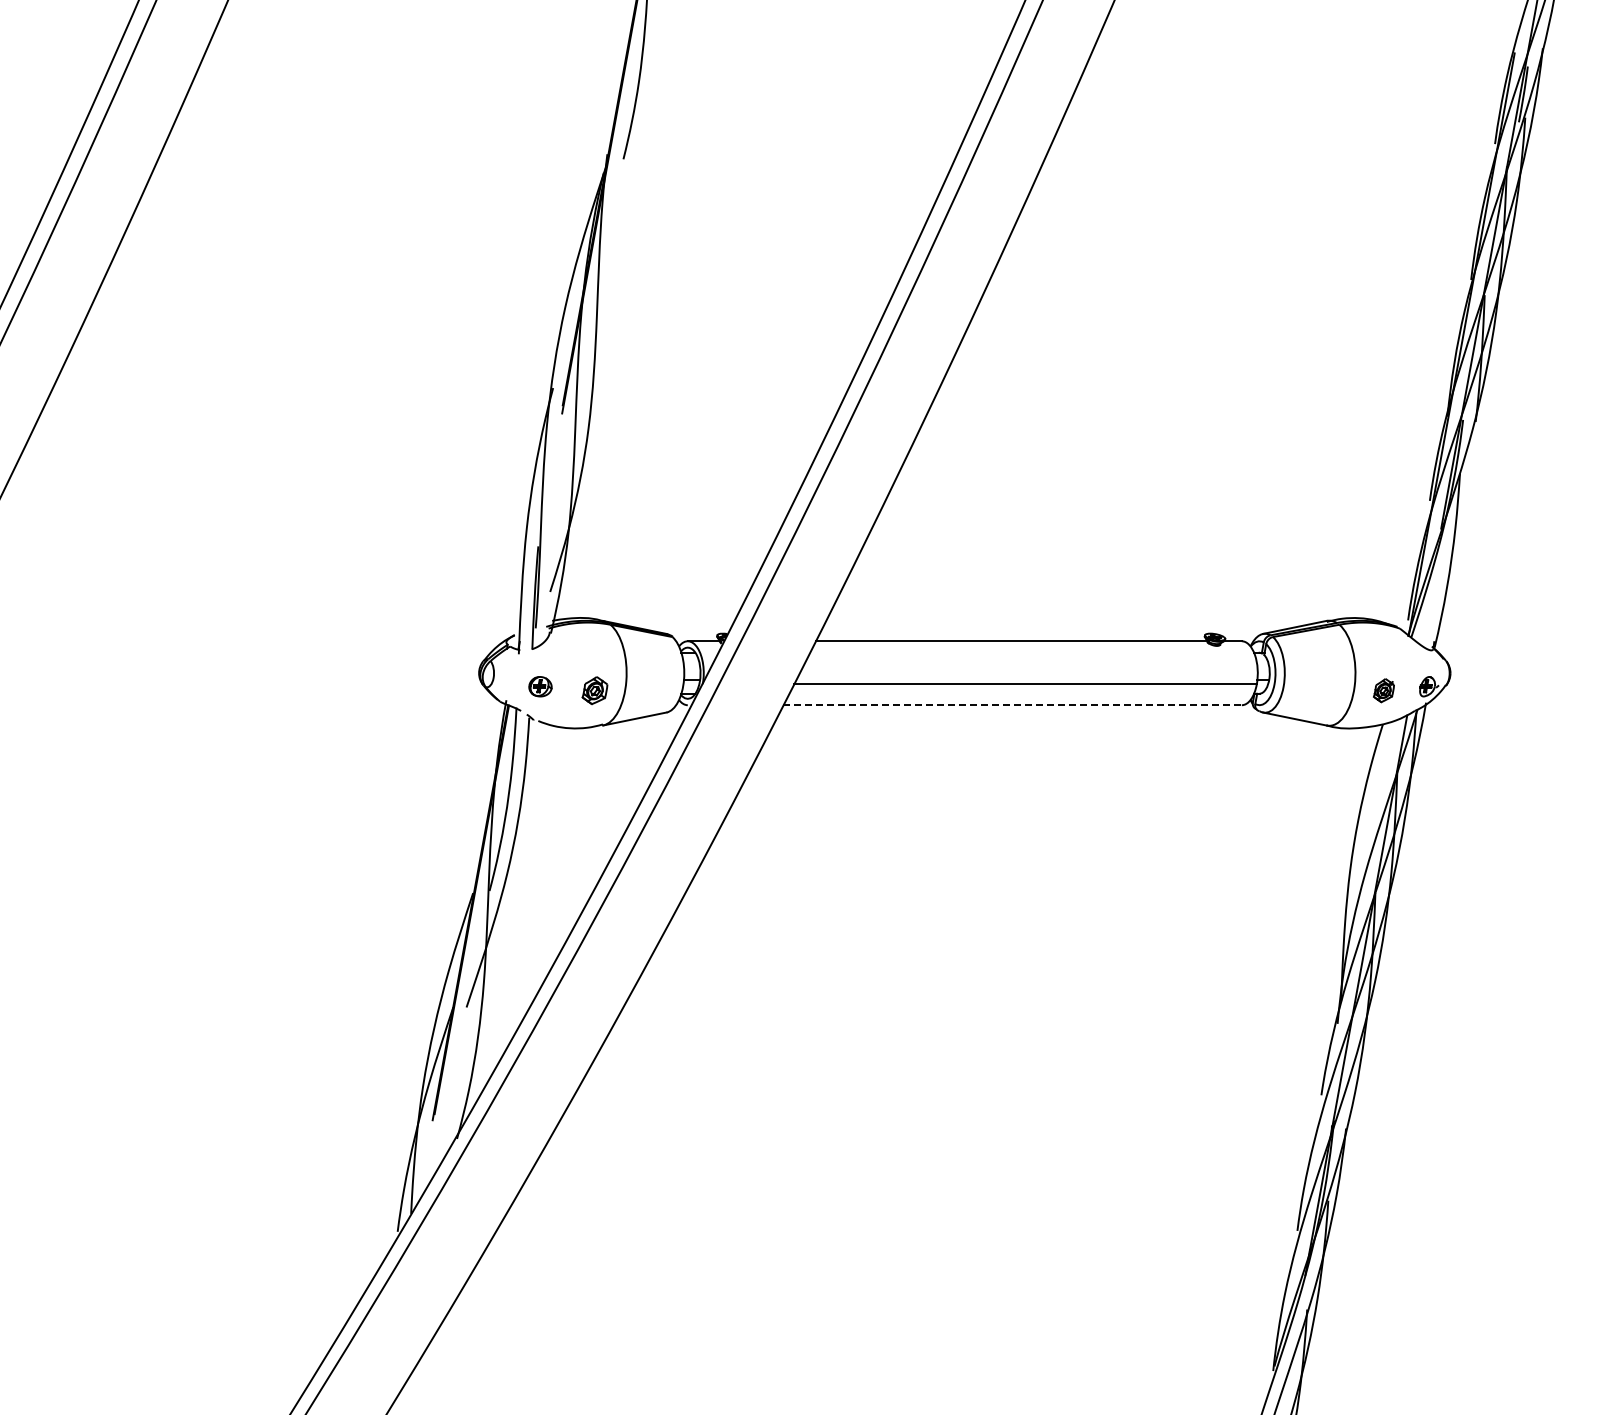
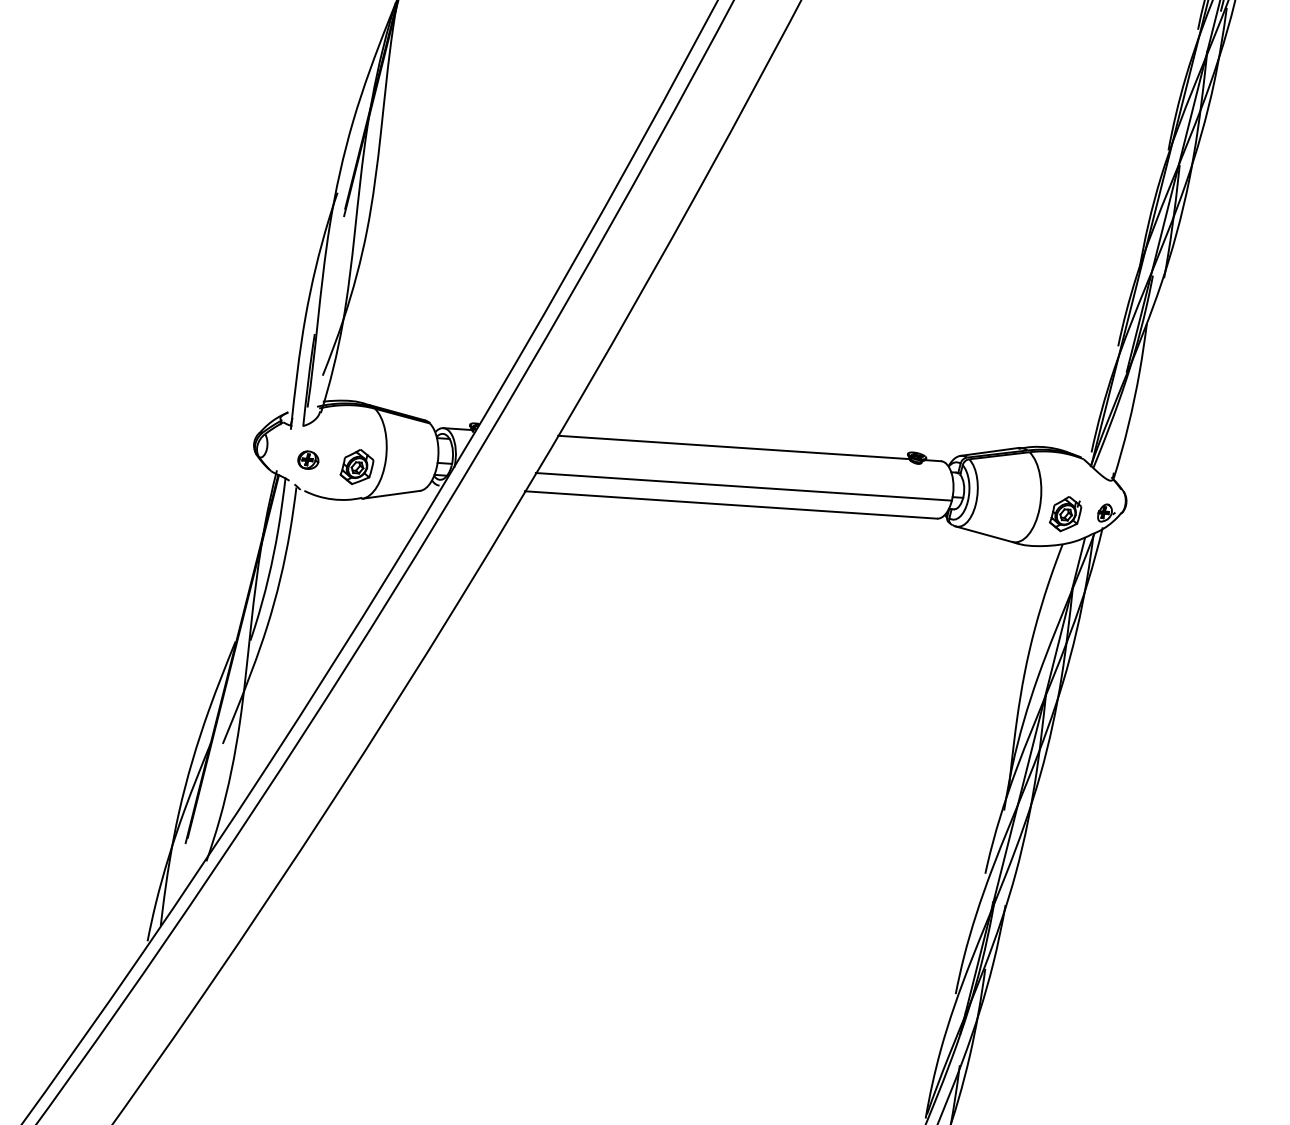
part: (594, 690) -> (356, 466), size x1.43
part: (1383, 690) -> (1065, 513), size x1.67
line: (1012, 705) -> (731, 505), dashed -> solid

